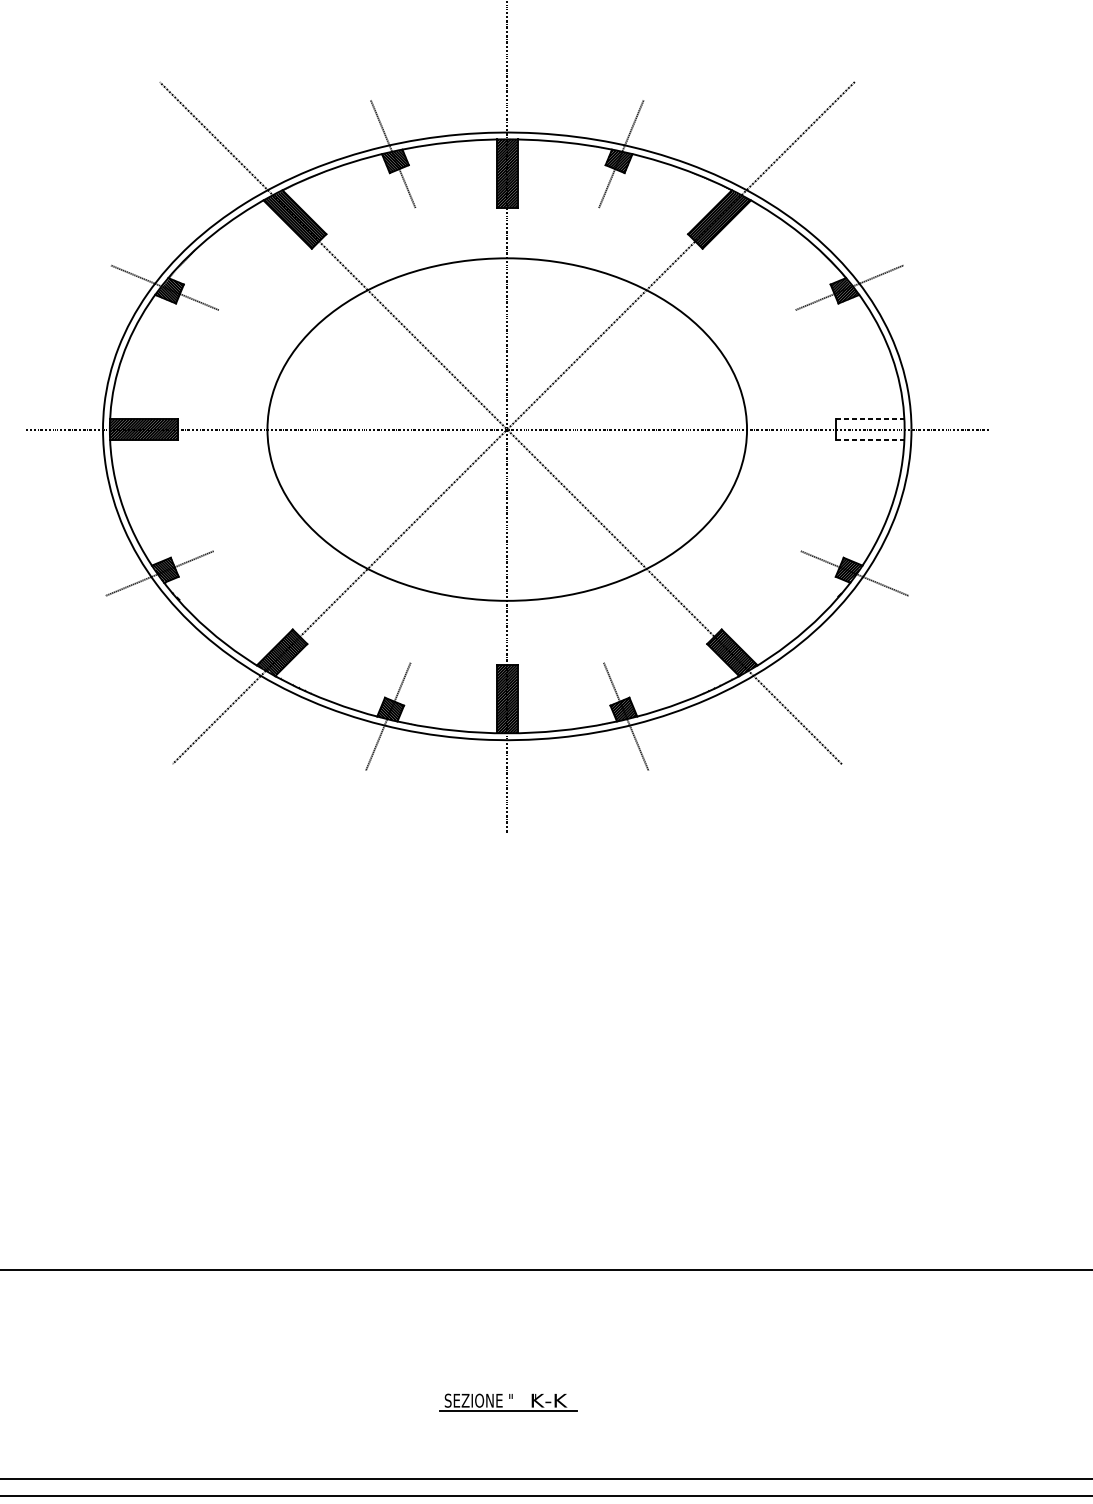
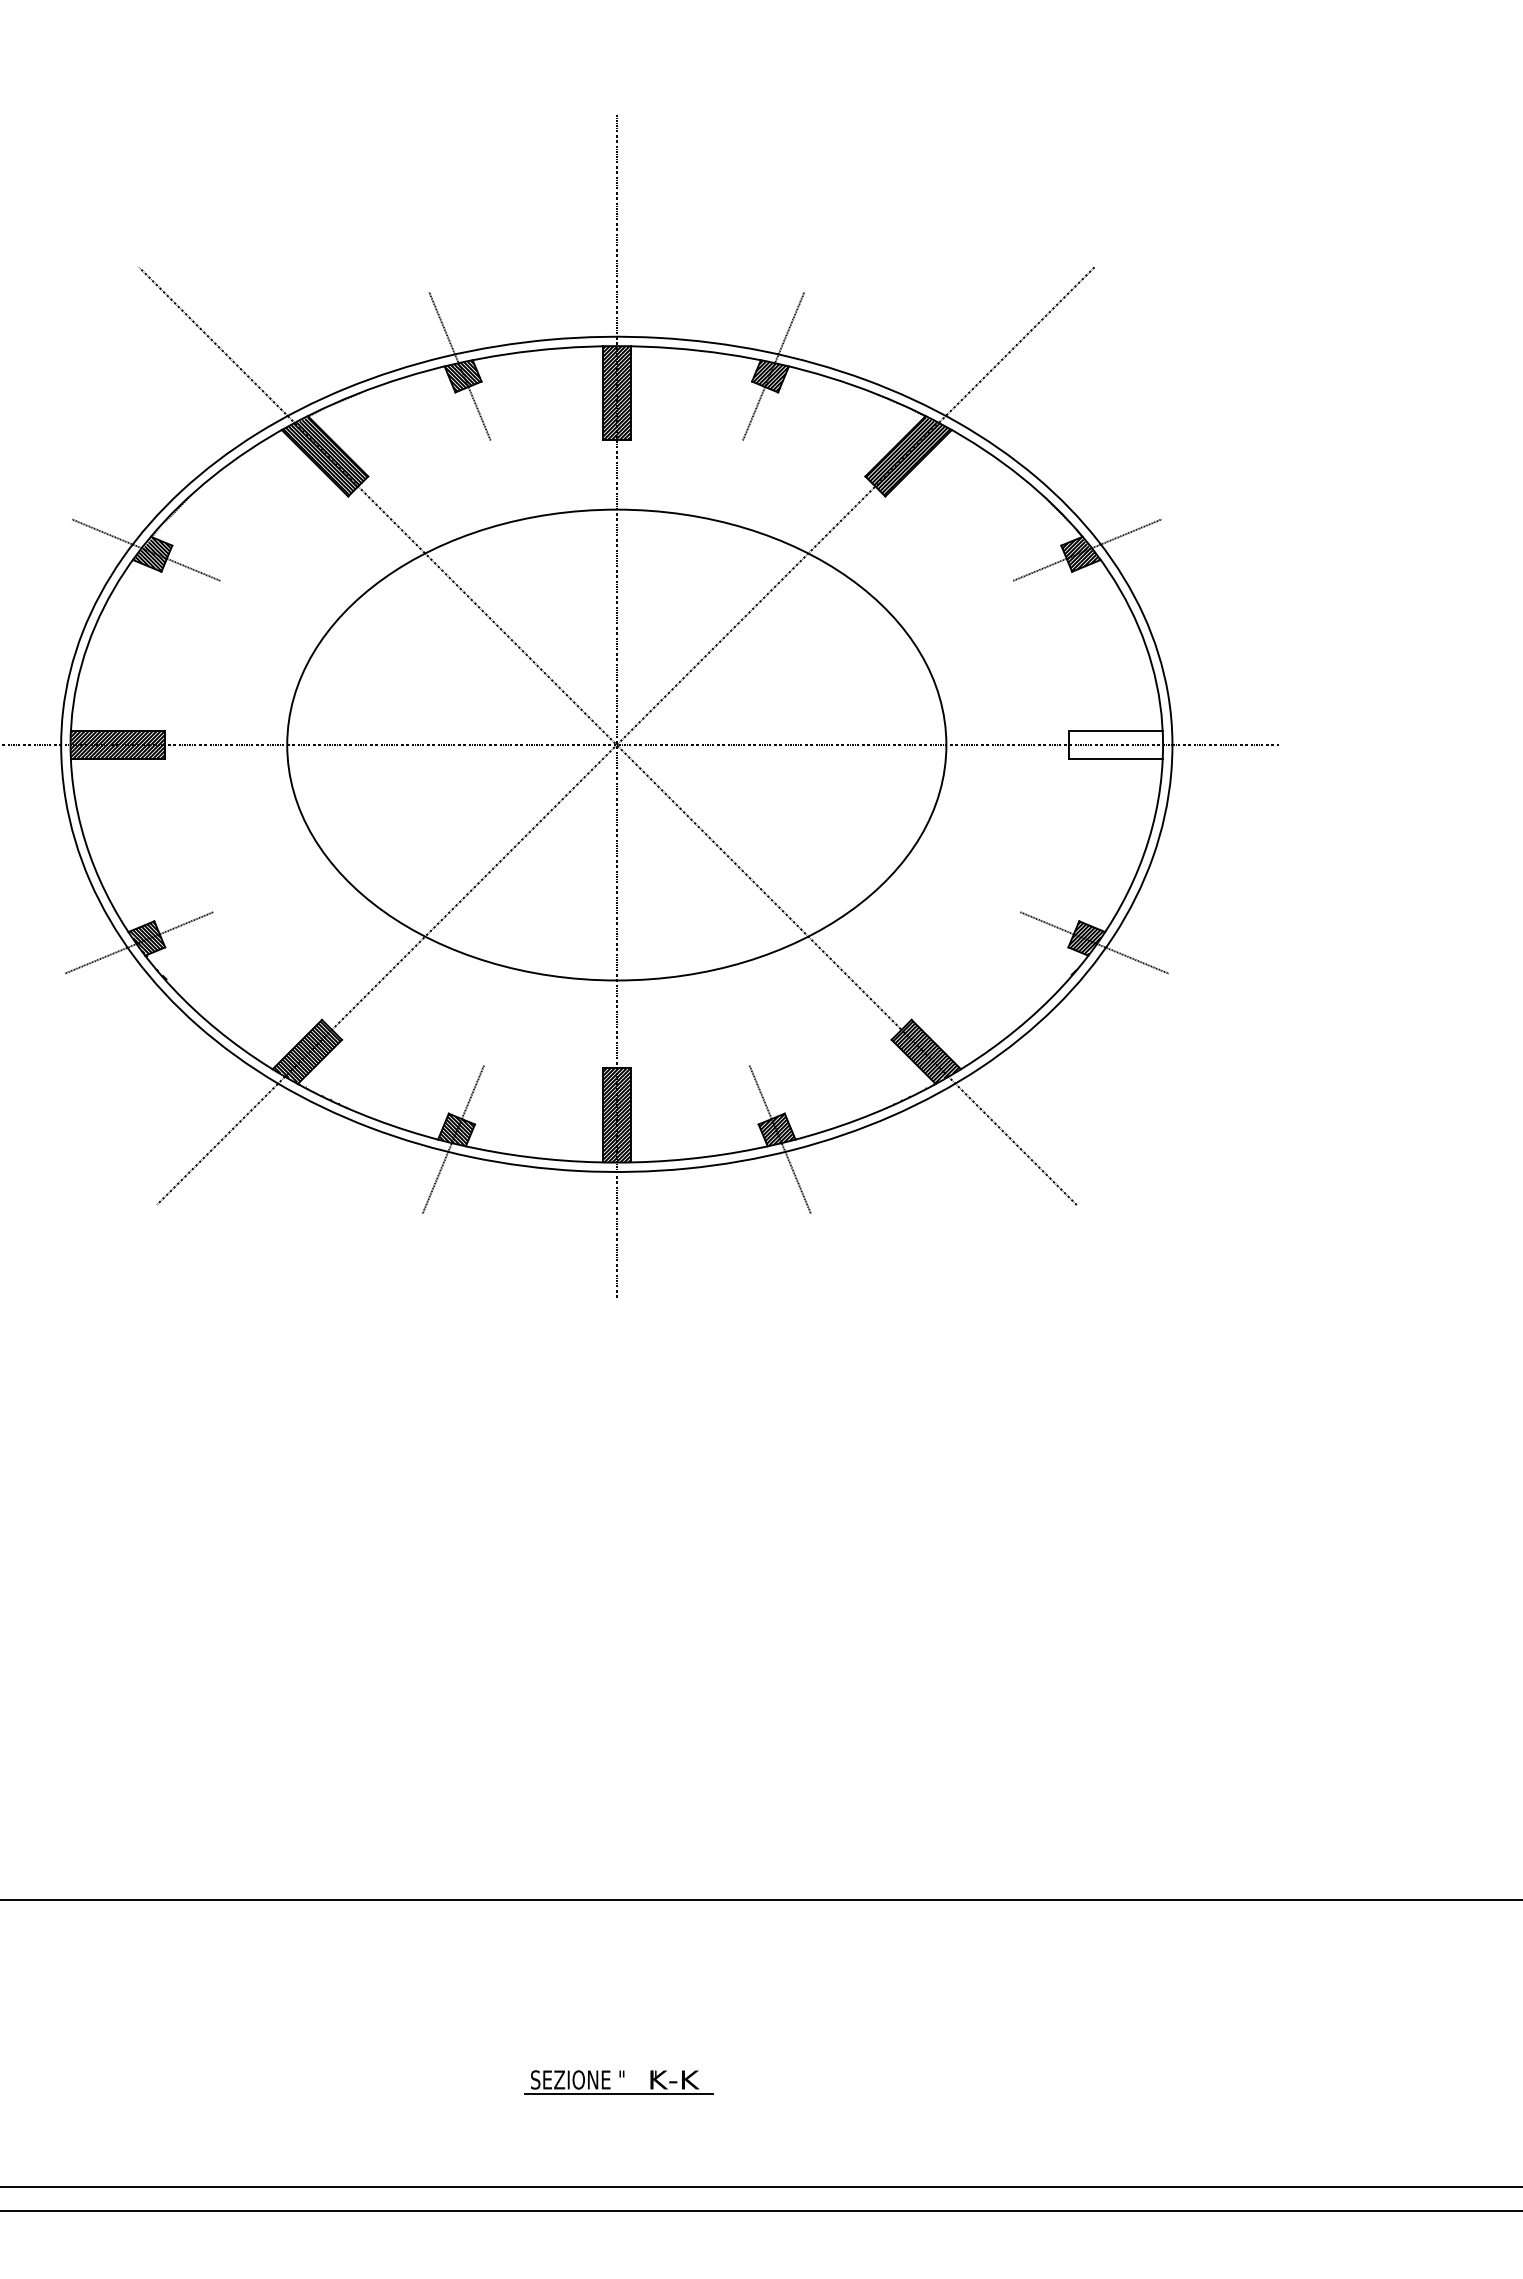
line: (870, 418) -> (1115, 730), dashed -> solid
line: (870, 440) -> (1115, 759), dashed -> solid

